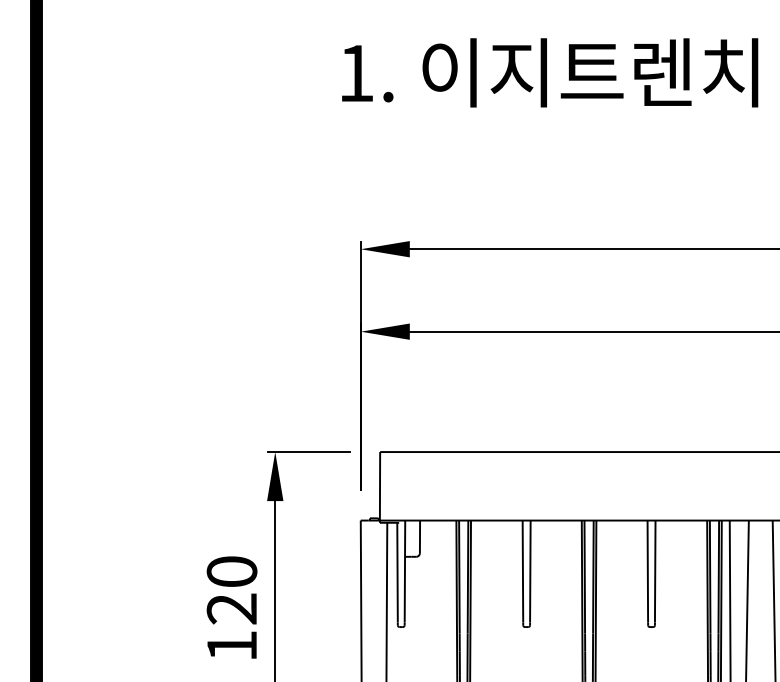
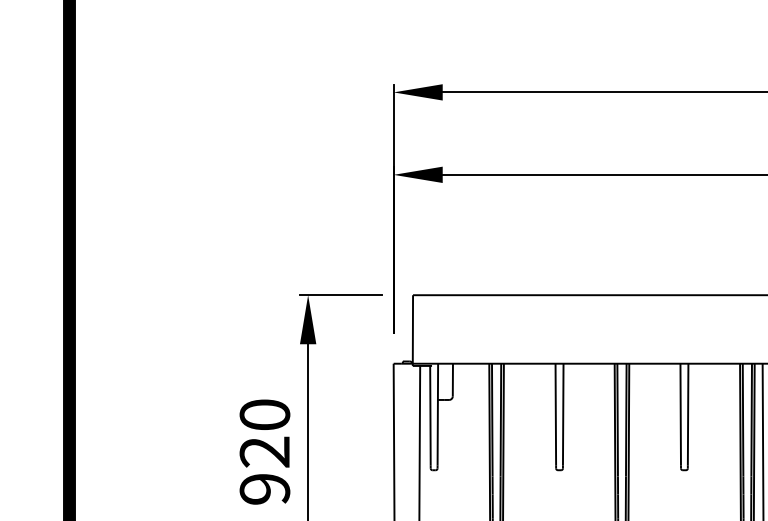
text: (231, 646) -> (264, 489), 120 -> 920

